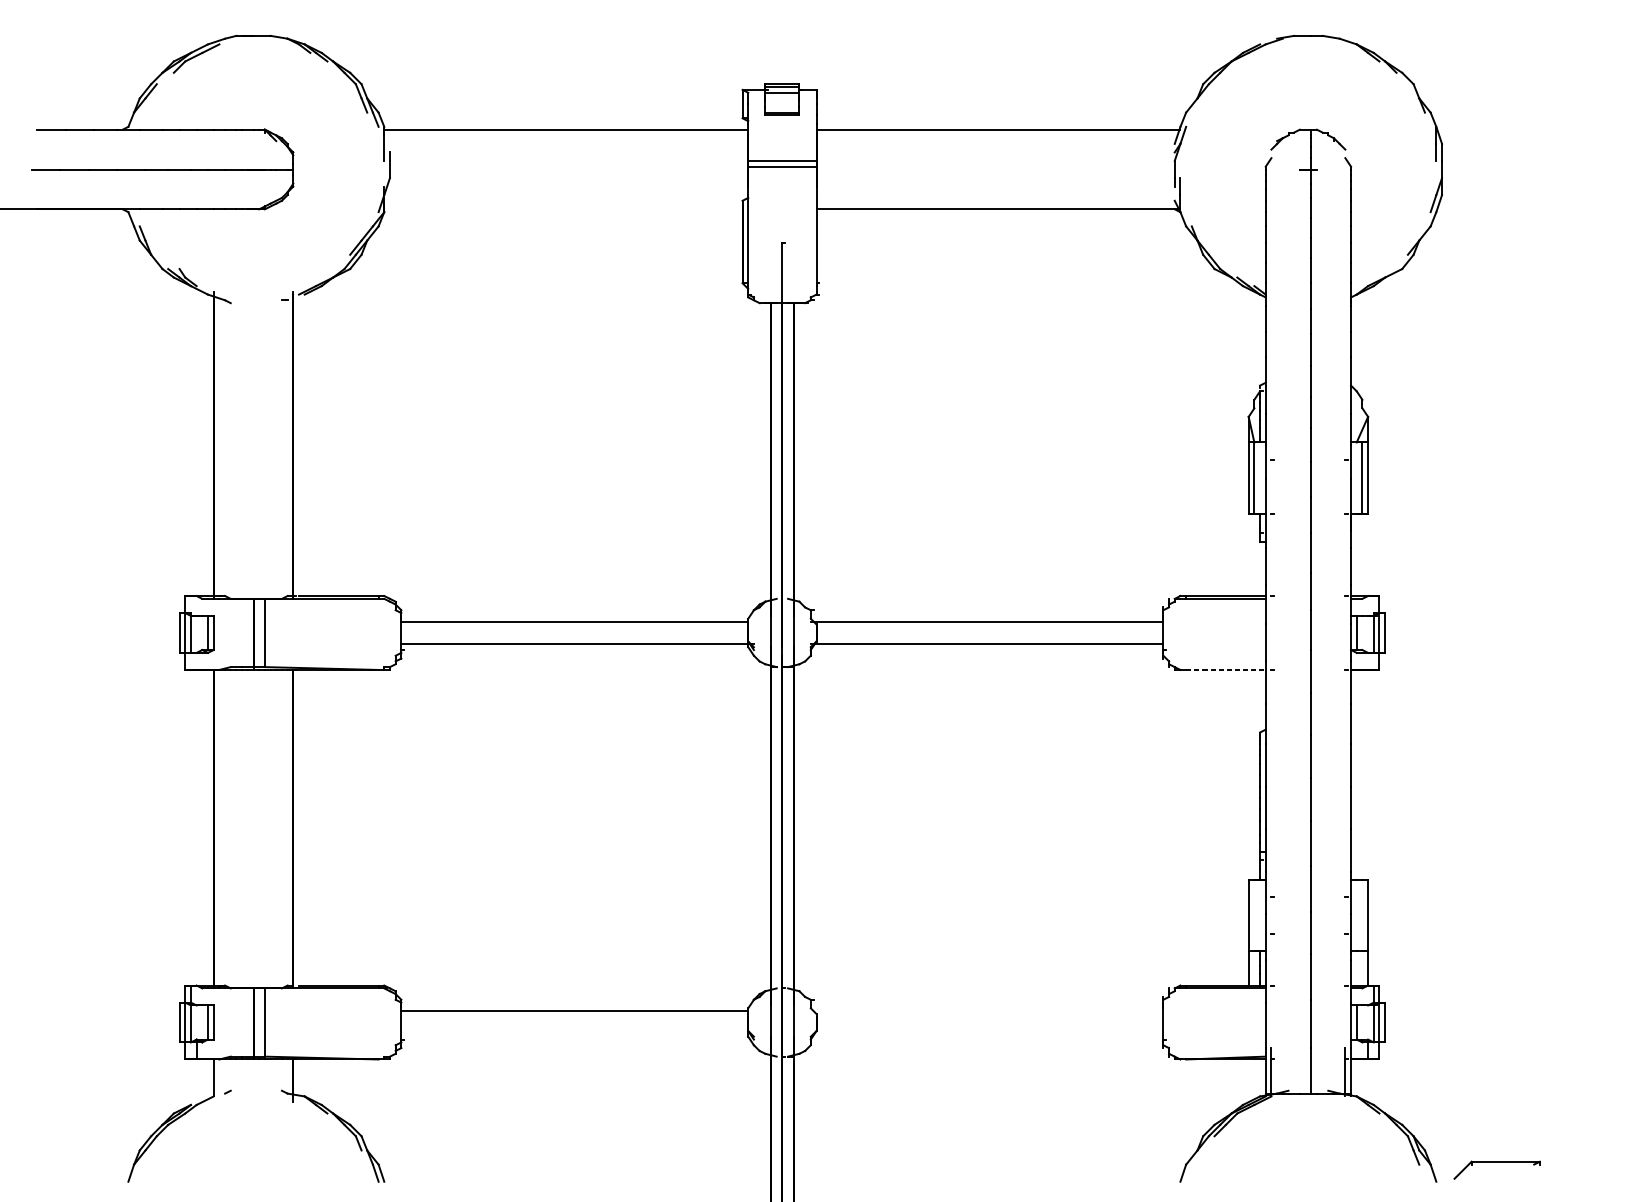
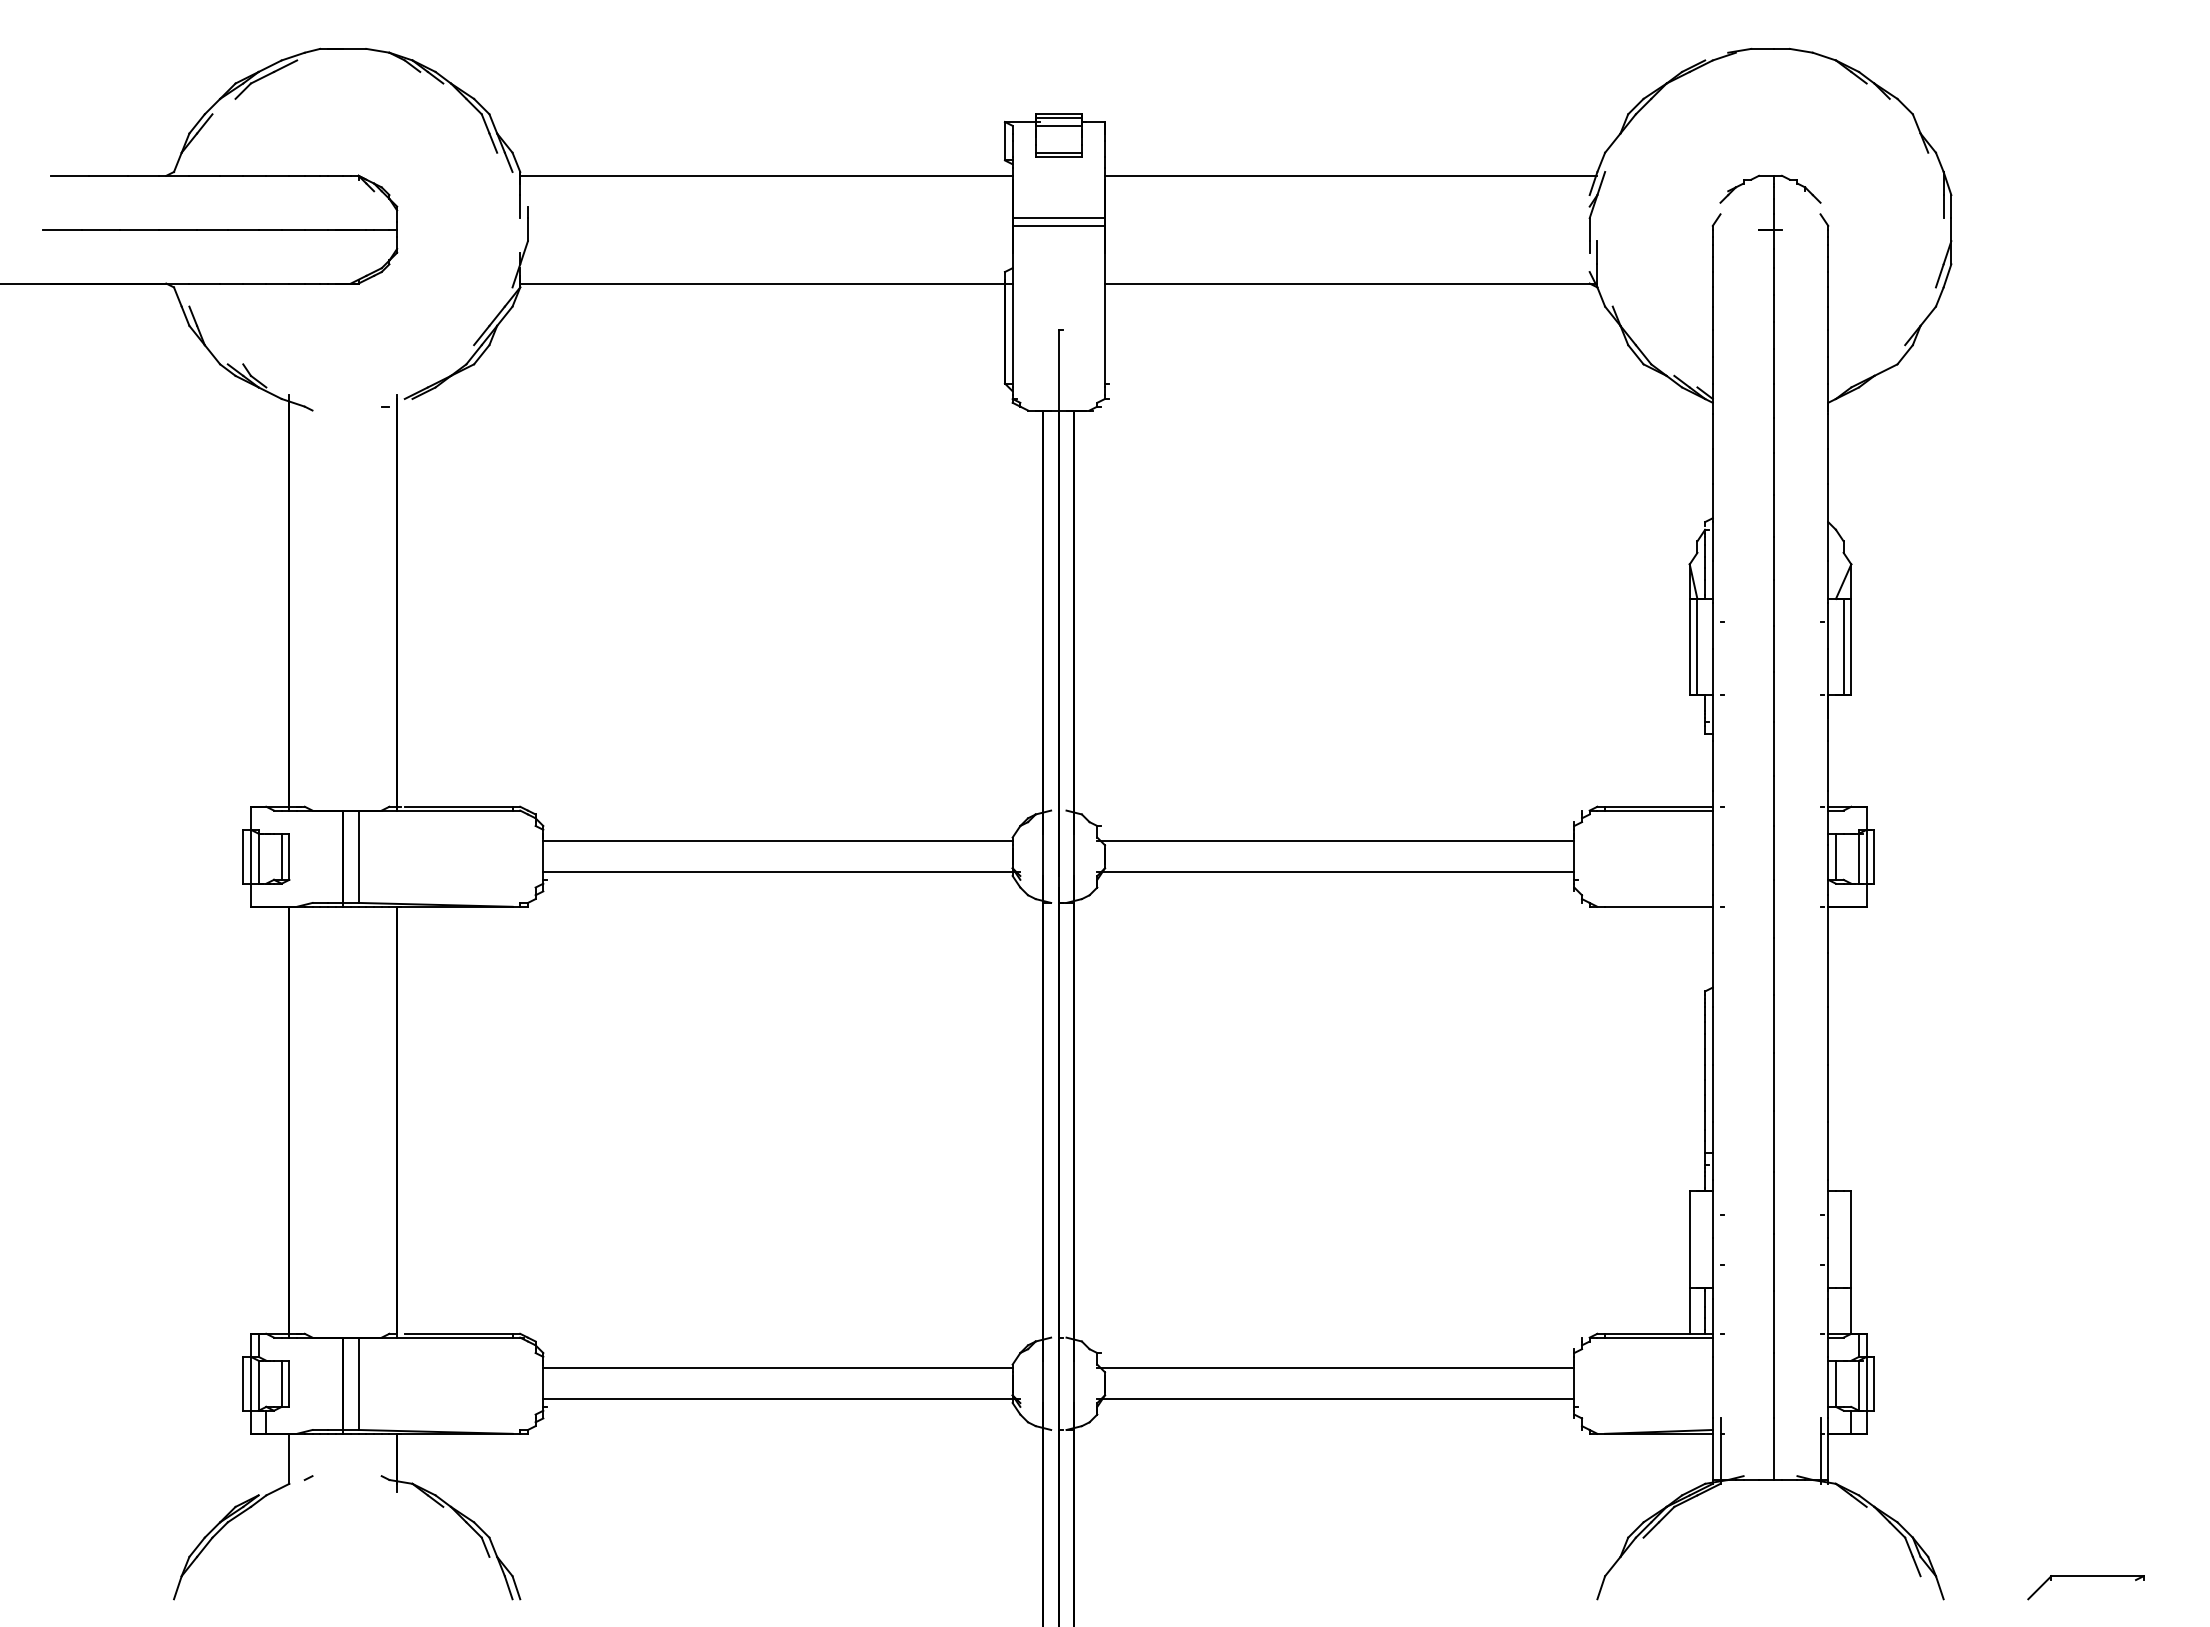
line: (566, 209) -> (766, 283), added
line: (1225, 669) -> (1658, 906), dashed -> solid
line: (986, 1011) -> (1335, 1368), added
line: (577, 1034) -> (781, 1399), added
line: (986, 1034) -> (1335, 1399), added
part: (1496, 1161) -> (2085, 1576), moved

